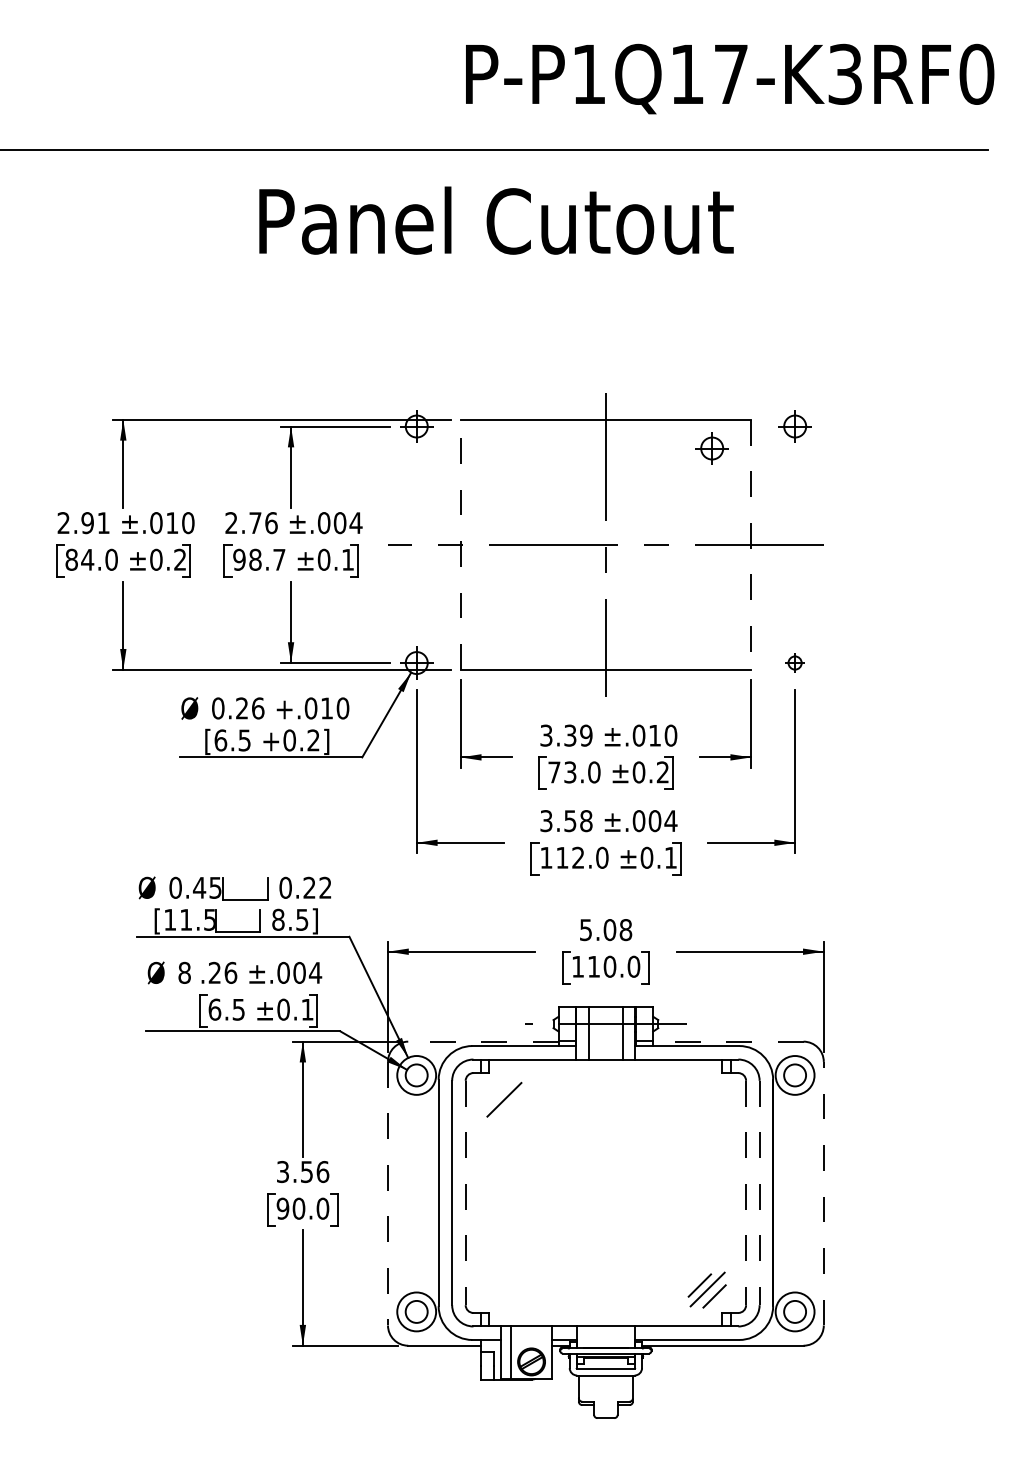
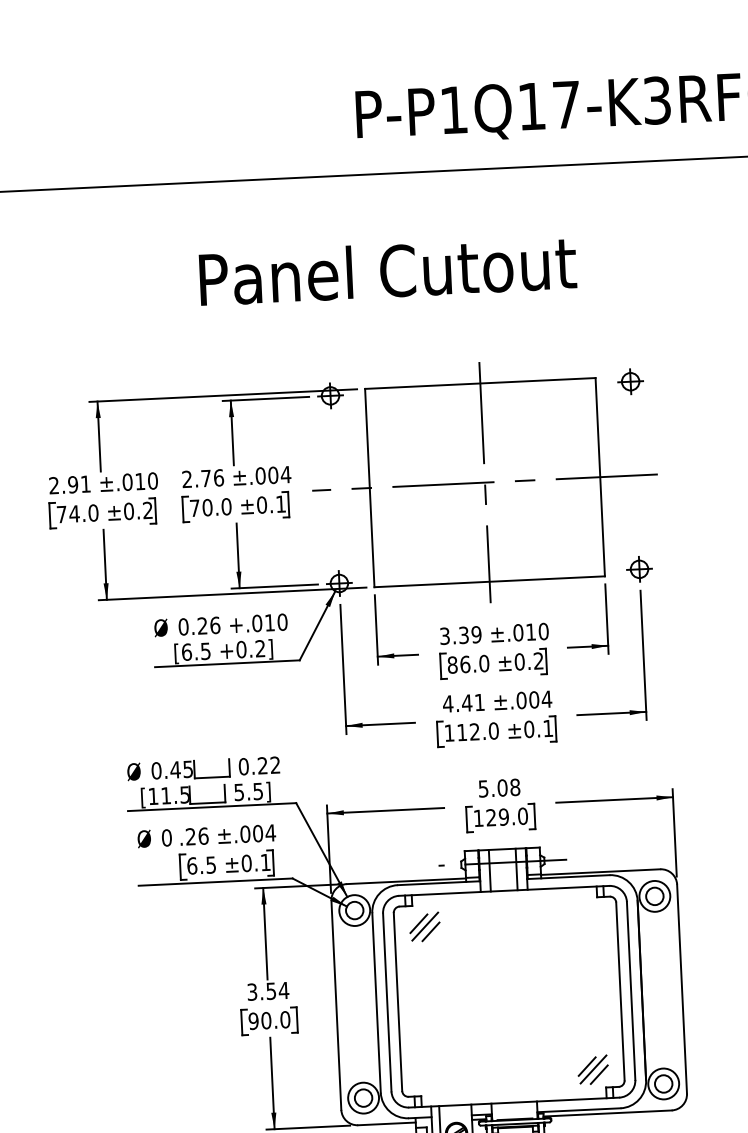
text: (496, 220) -> (388, 270), moved
part: (711, 448) -> (565, 402), removed
line: (460, 544) -> (369, 487), dashed -> solid
line: (751, 545) -> (600, 477), dashed -> solid
text: (71, 559) -> (61, 514), 84.0 -> 74.0
text: (259, 559) -> (210, 507), 98.7 -> 70.0
part: (794, 662) -> (638, 568), size x1.67
text: (562, 772) -> (459, 664), 73.0 -> 86.0
text: (565, 821) -> (463, 703), 3.58 -> 4.41
text: (278, 919) -> (239, 792), 8.5] -> 5.5]
text: (602, 966) -> (498, 817), 110.0 -> 129.0
text: (184, 972) -> (166, 837), 8 -> 0
line: (482, 1041) -> (405, 881), dashed -> solid
line: (727, 1041) -> (599, 872), dashed -> solid
line: (496, 1095) -> (418, 923), added
line: (511, 1106) -> (431, 931), added
text: (322, 1172) -> (283, 991), 3.56 -> 3.54
line: (387, 1193) -> (336, 1005), dashed -> solid
line: (465, 1193) -> (397, 1002), dashed -> solid
line: (746, 1193) -> (620, 991), dashed -> solid
line: (759, 1193) -> (631, 991), dashed -> solid
line: (823, 1193) -> (681, 988), dashed -> solid

